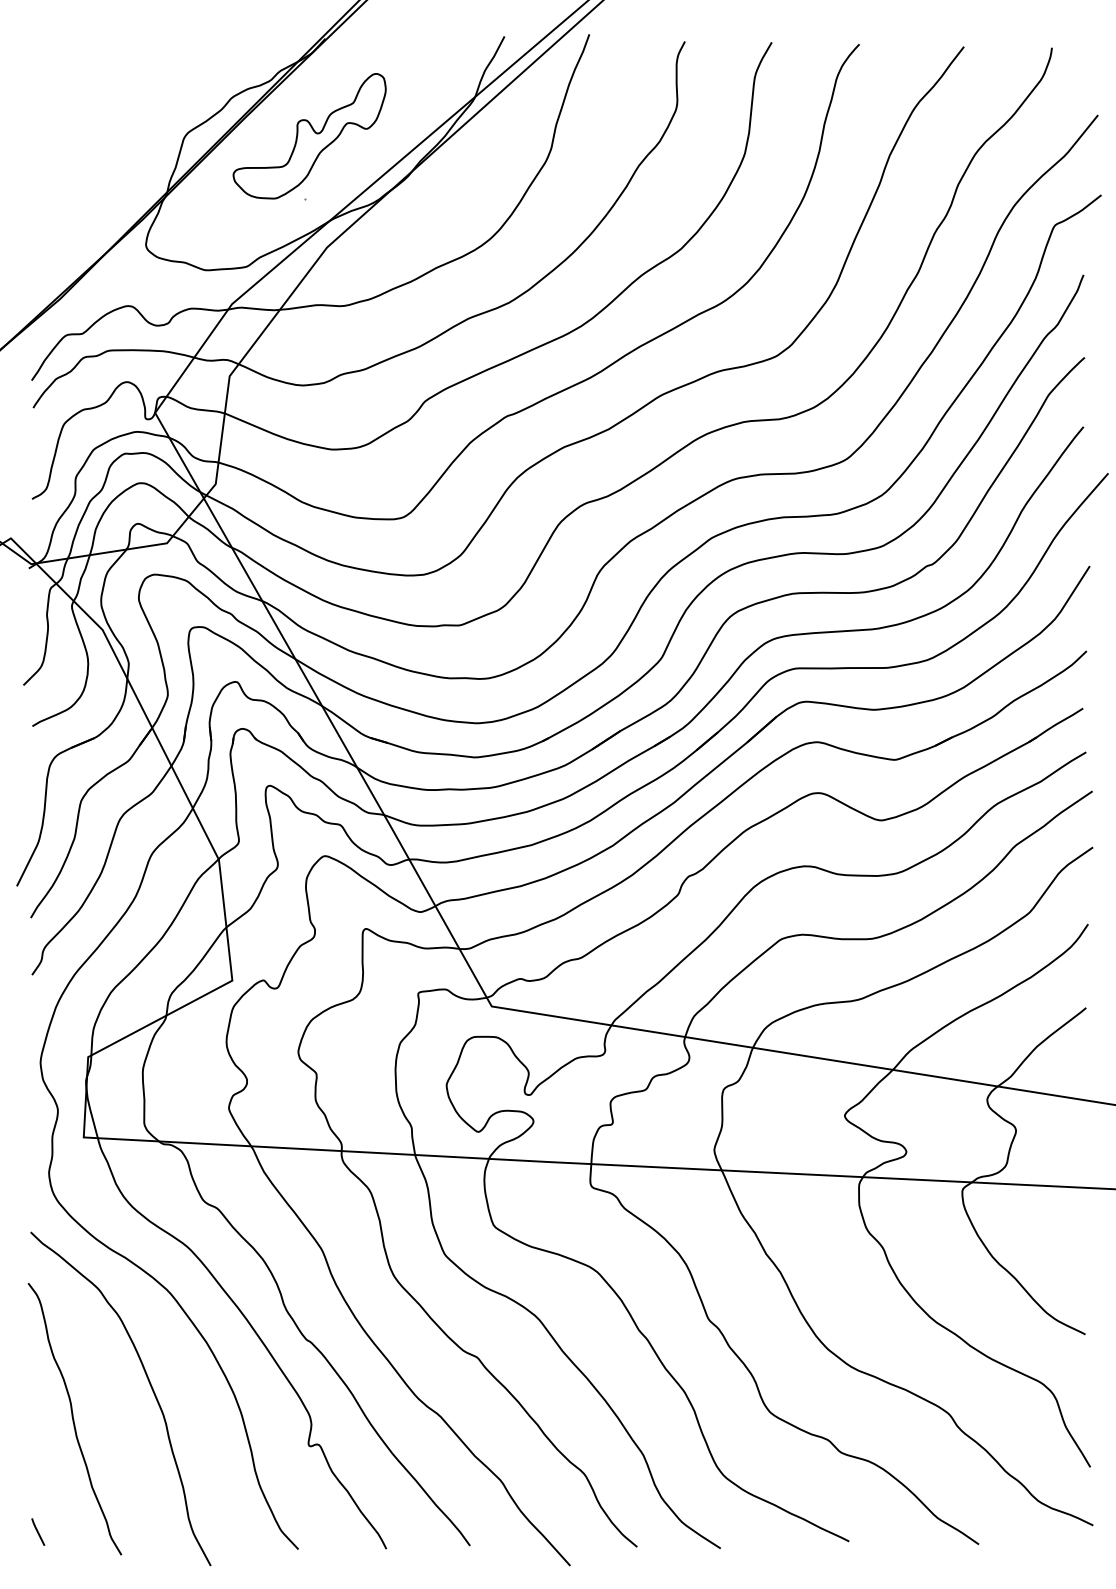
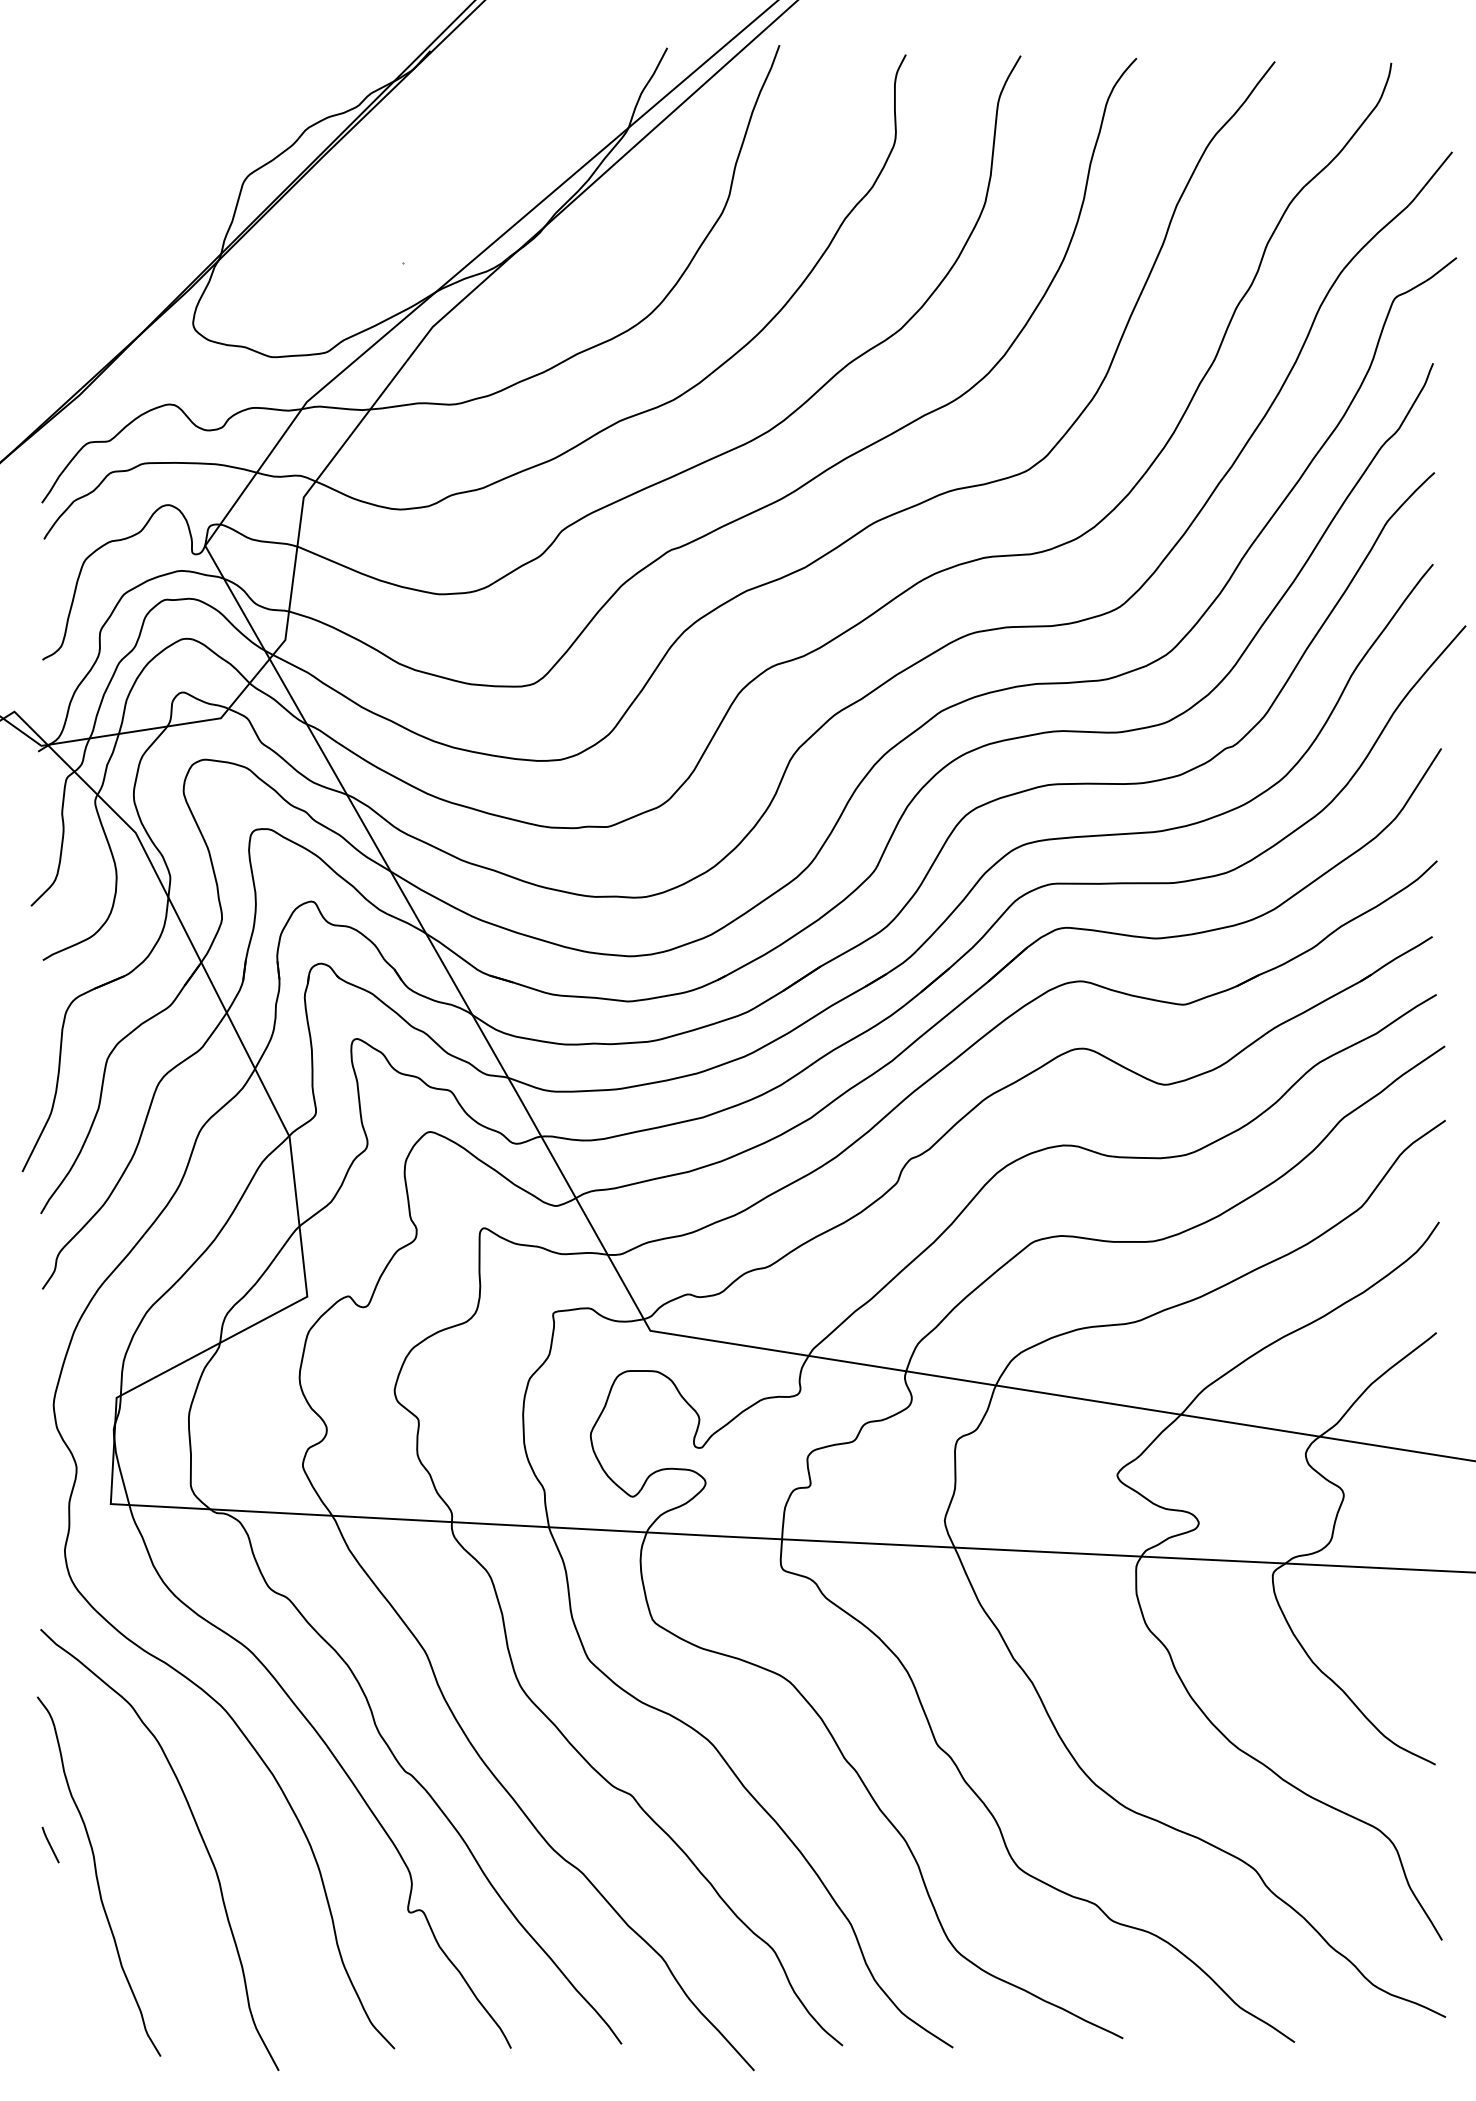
part: (309, 135) -> (409, 179), removed
line: (38, 1531) -> (50, 1844), moved

